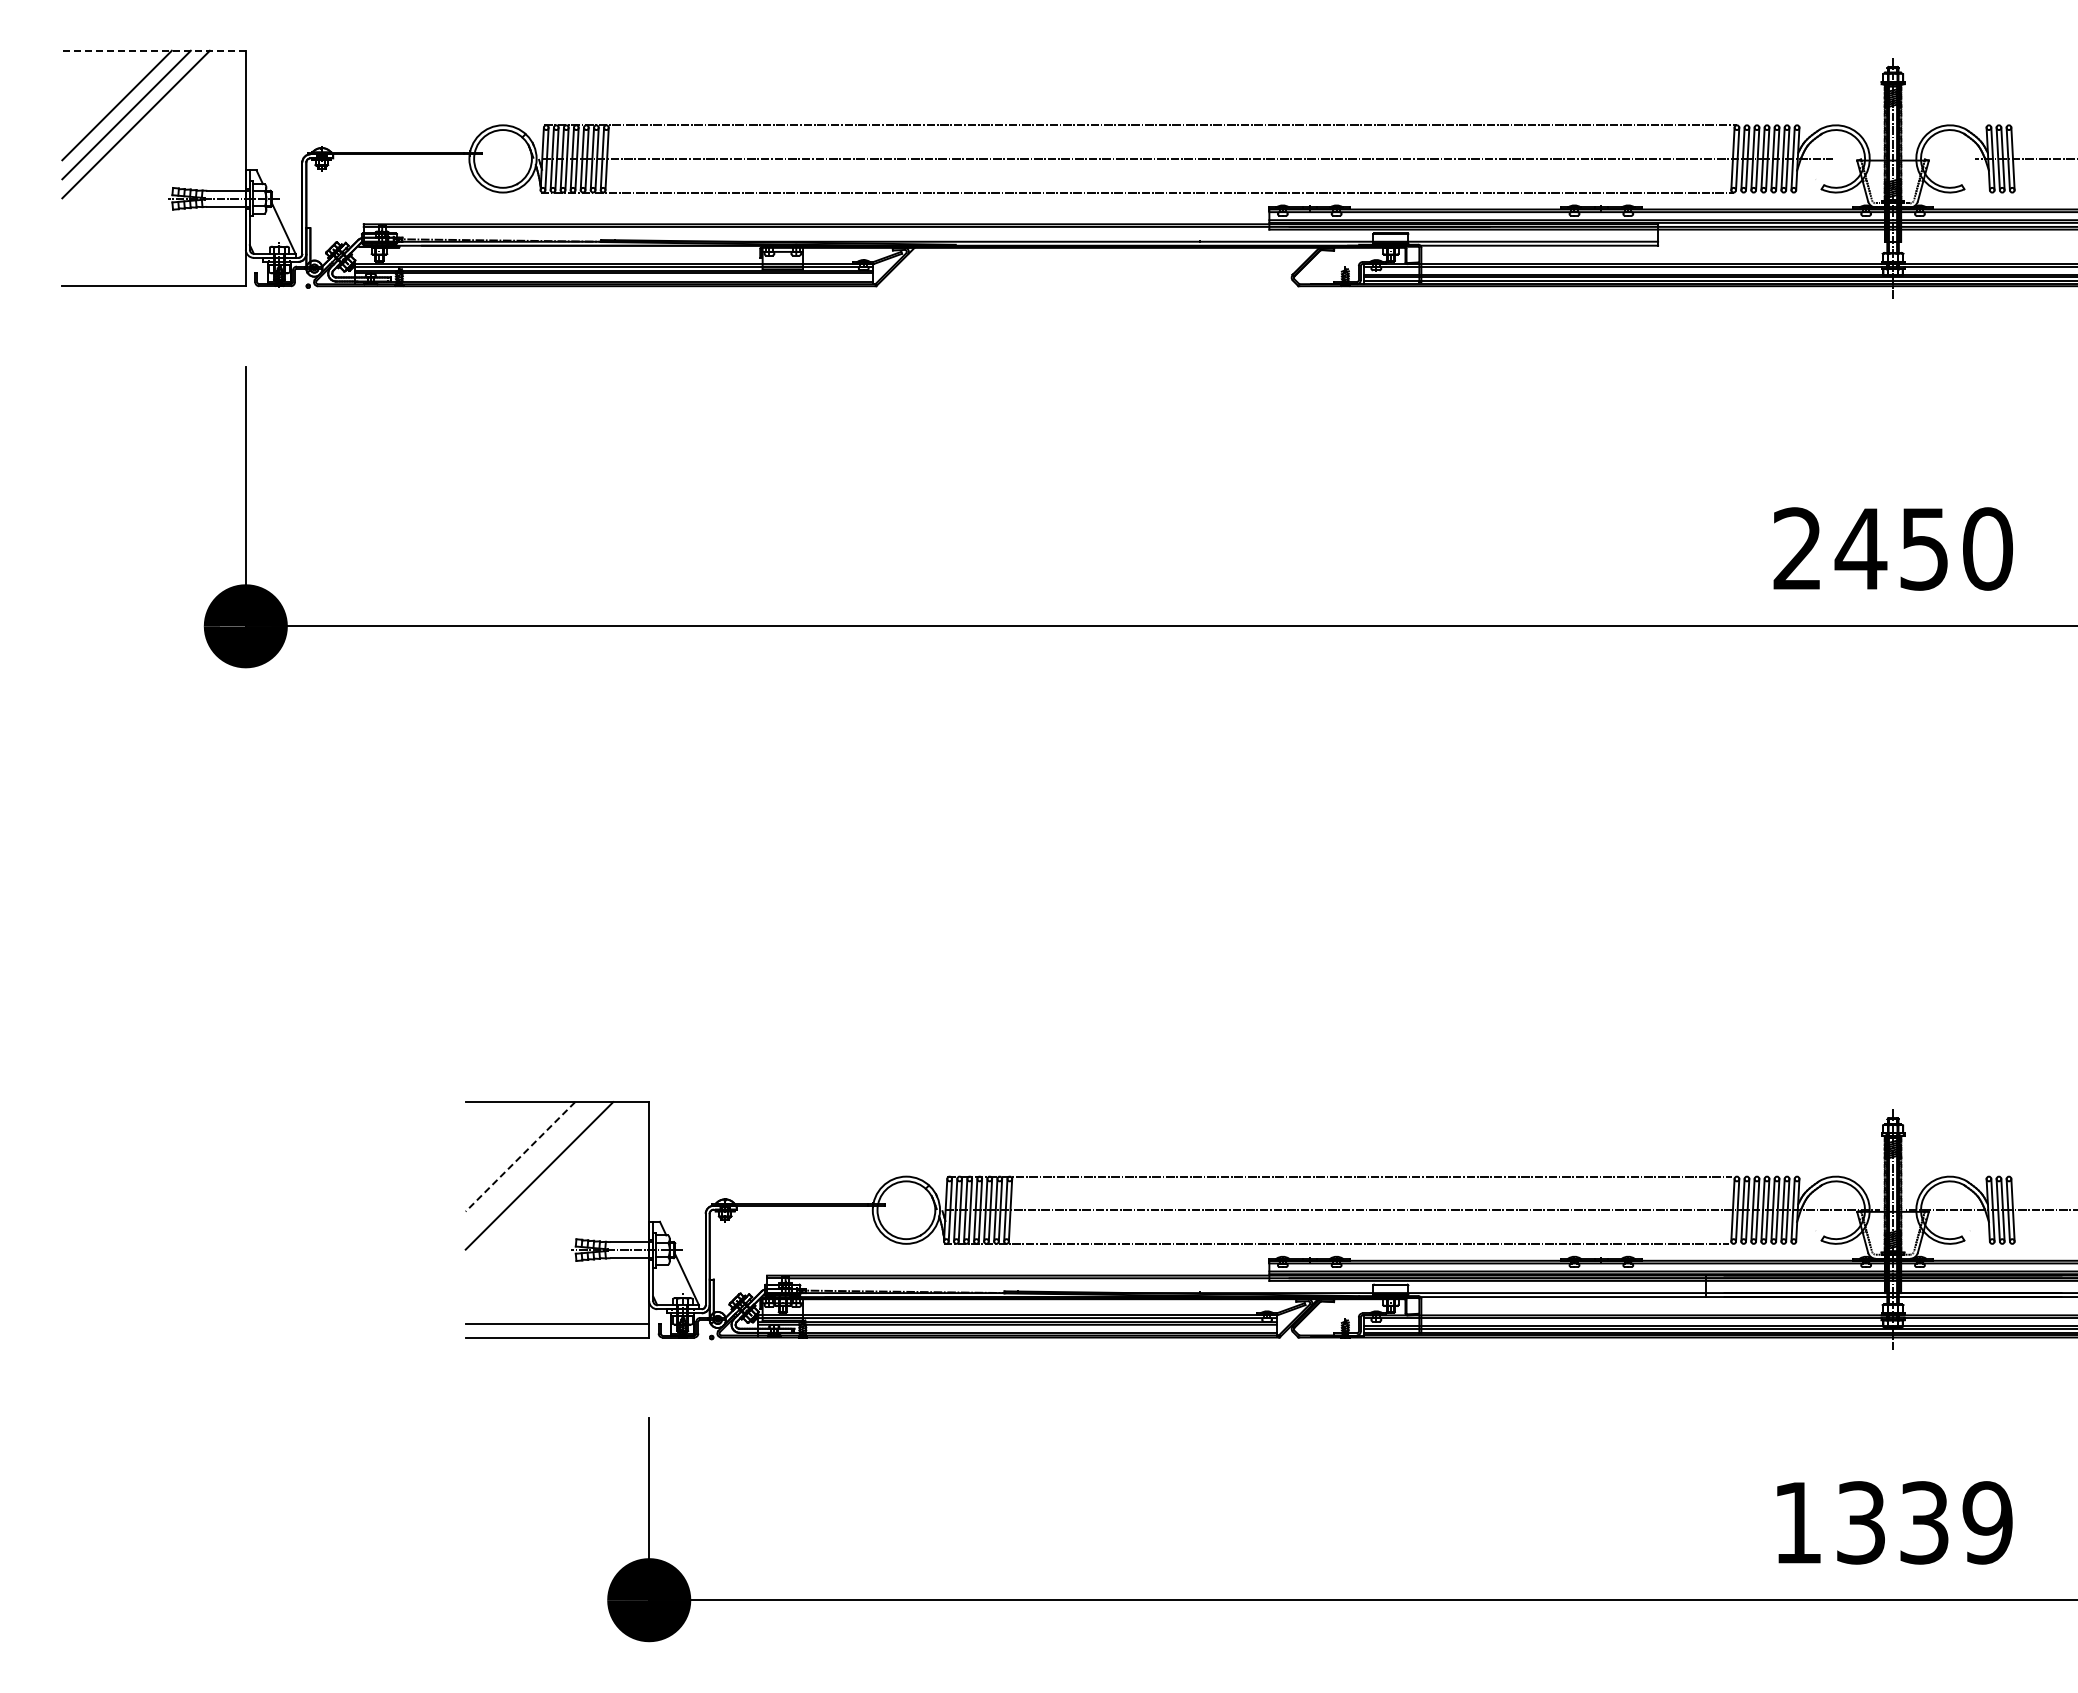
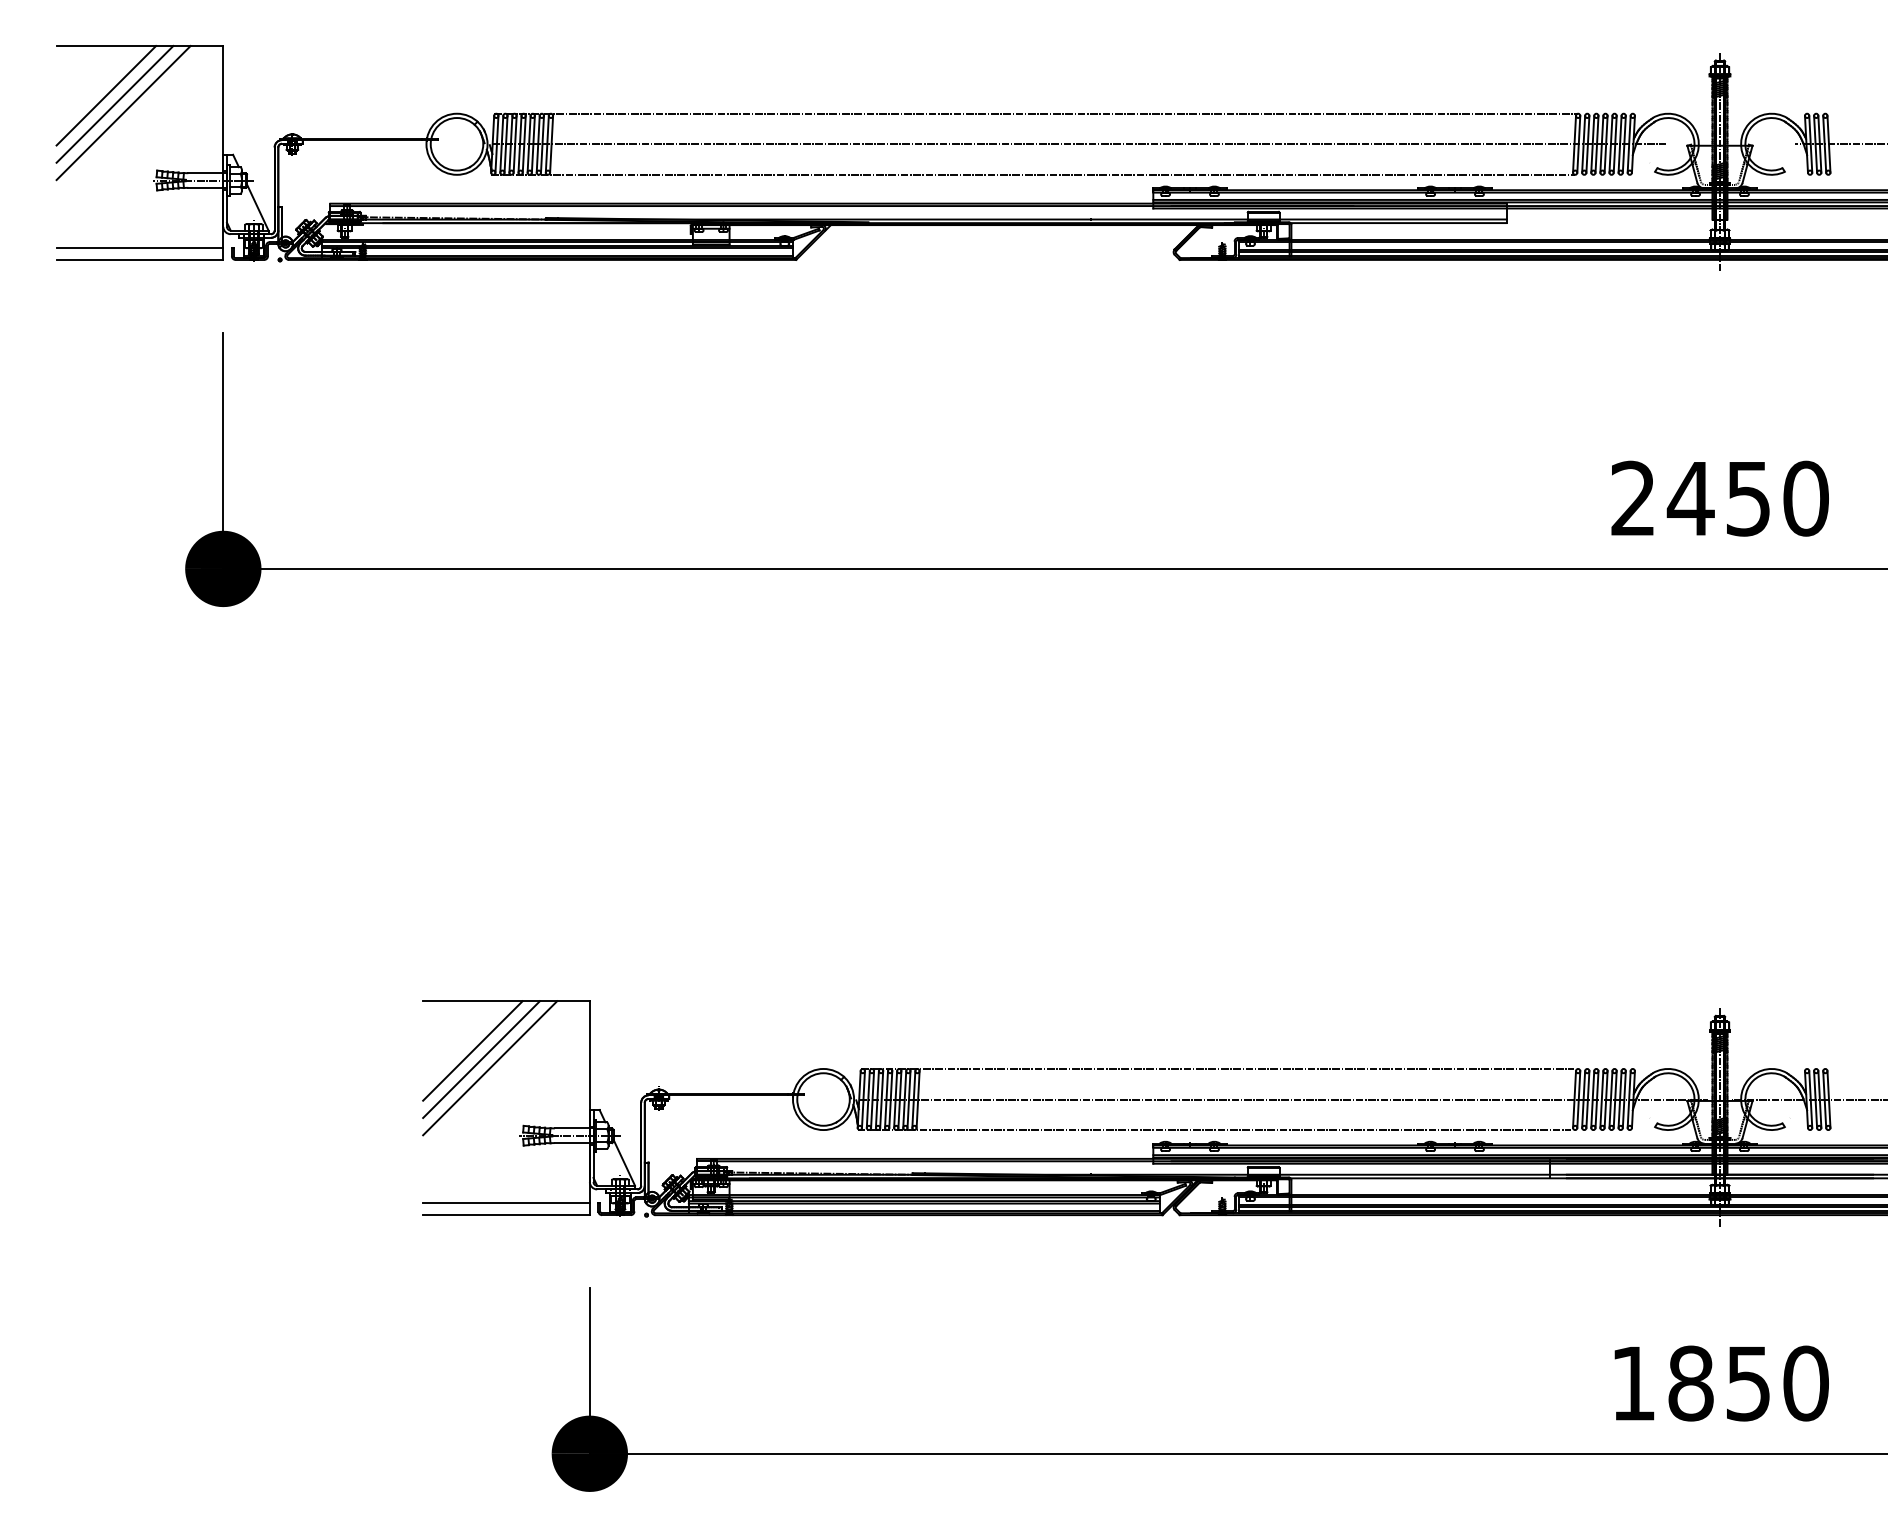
line: (154, 50) -> (140, 45), dashed -> solid
line: (153, 272) -> (139, 247), added
line: (520, 1157) -> (472, 1051), dashed -> solid
line: (529, 1166) -> (481, 1059), added
text: (1924, 1522) -> (1748, 1383), 1339 -> 1850

